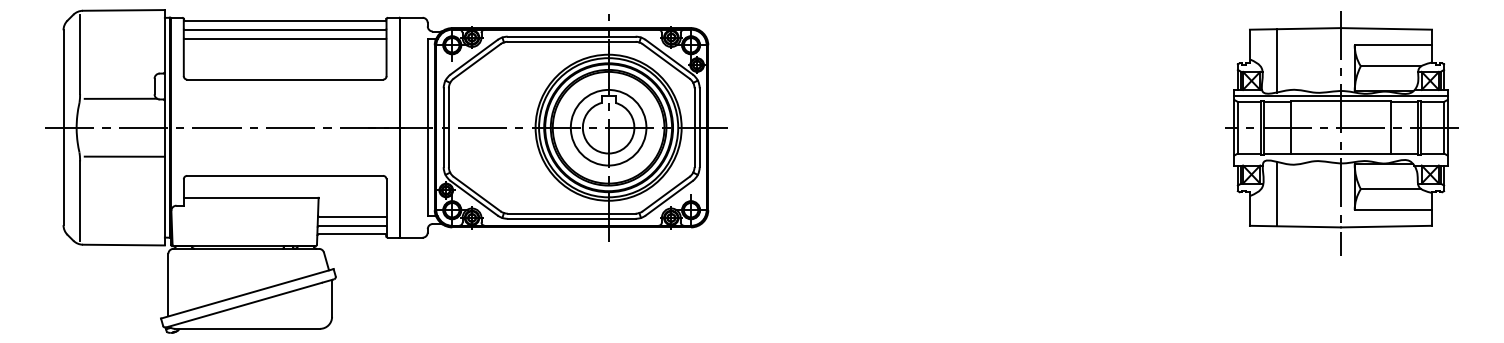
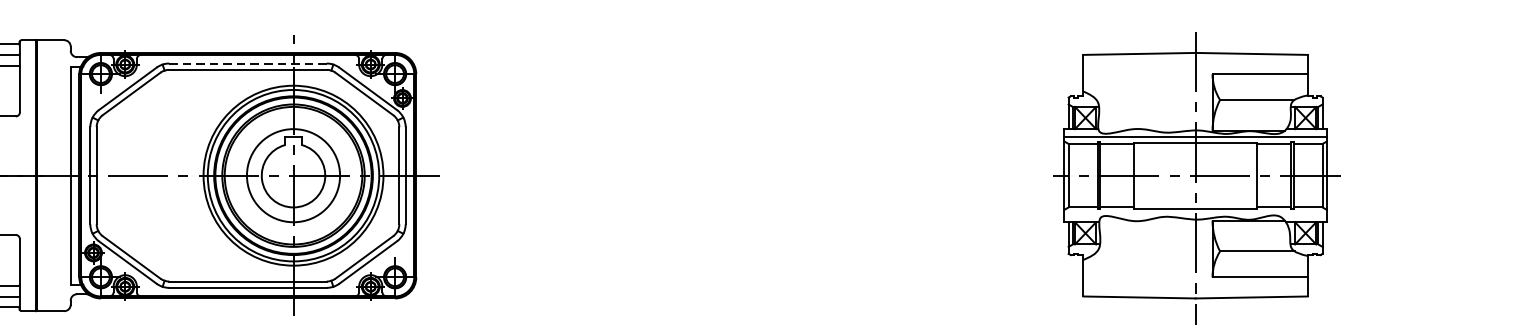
line: (571, 36) -> (247, 63), solid -> dashed
line: (1276, 60) -> (1116, 92), removed
line: (1276, 193) -> (1116, 256), removed

